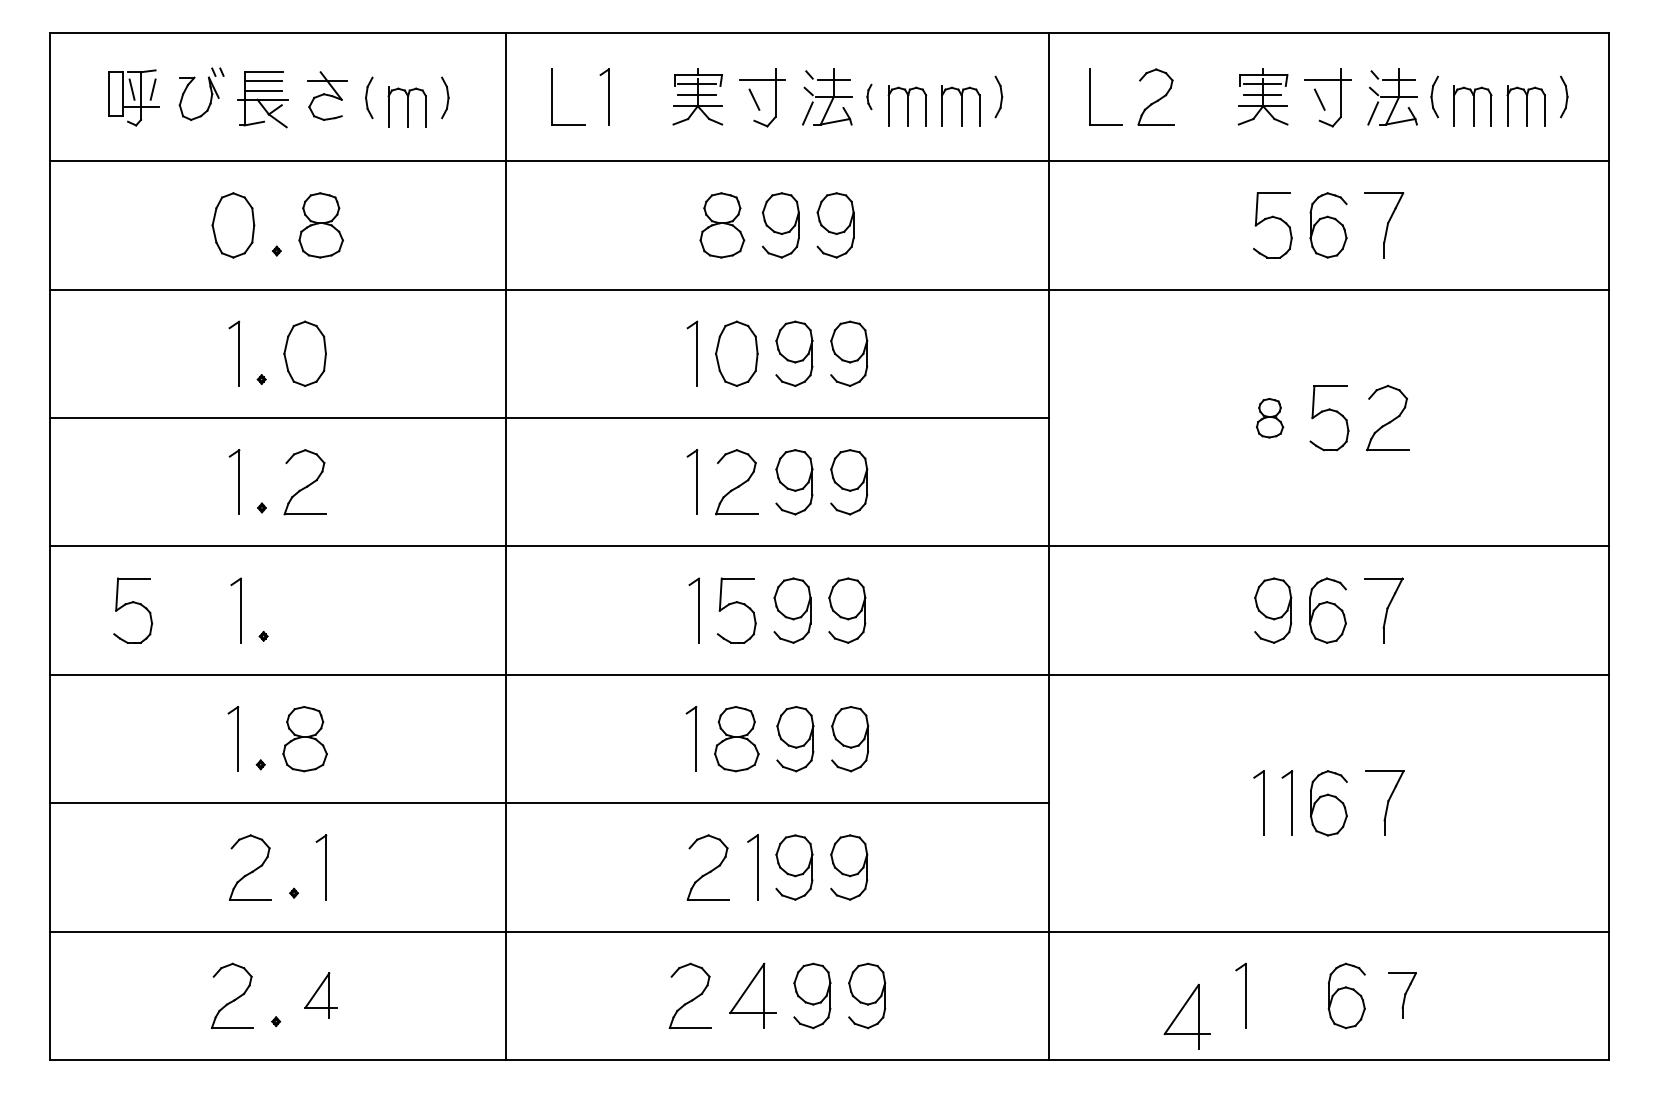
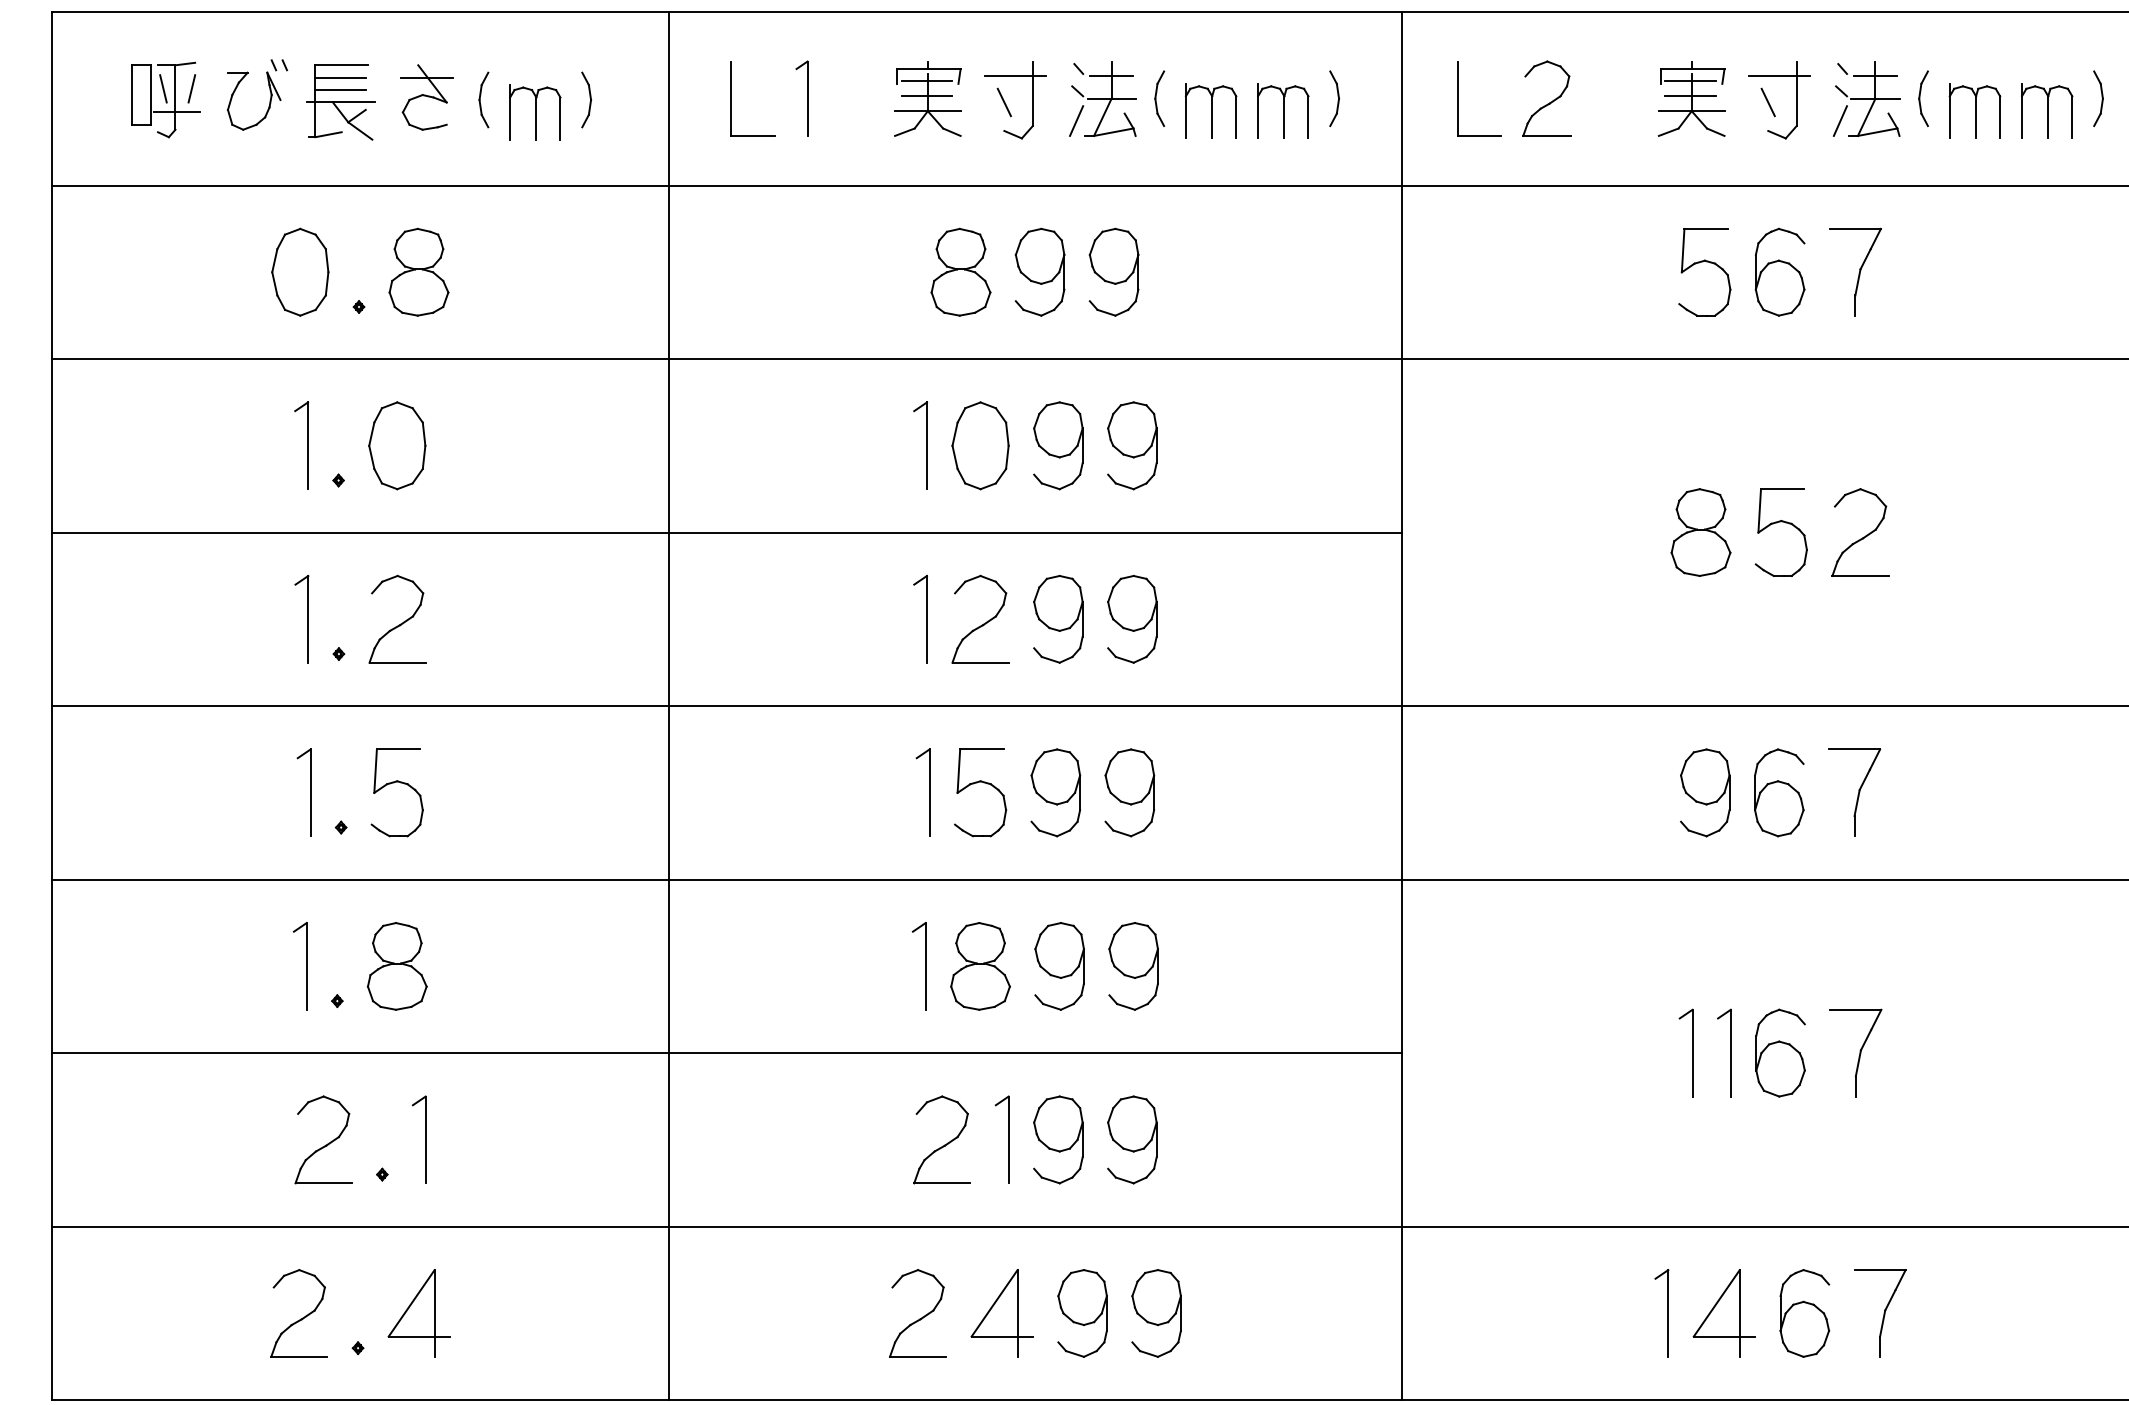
part: (869, 96) -> (1159, 98), size x1.67
part: (1269, 418) -> (1700, 533), size x1.67
part: (129, 604) -> (392, 784), moved
part: (320, 995) -> (418, 1312), size x1.43
part: (1402, 995) -> (1880, 1312), size x1.43
part: (1186, 1016) -> (1723, 1312), moved

